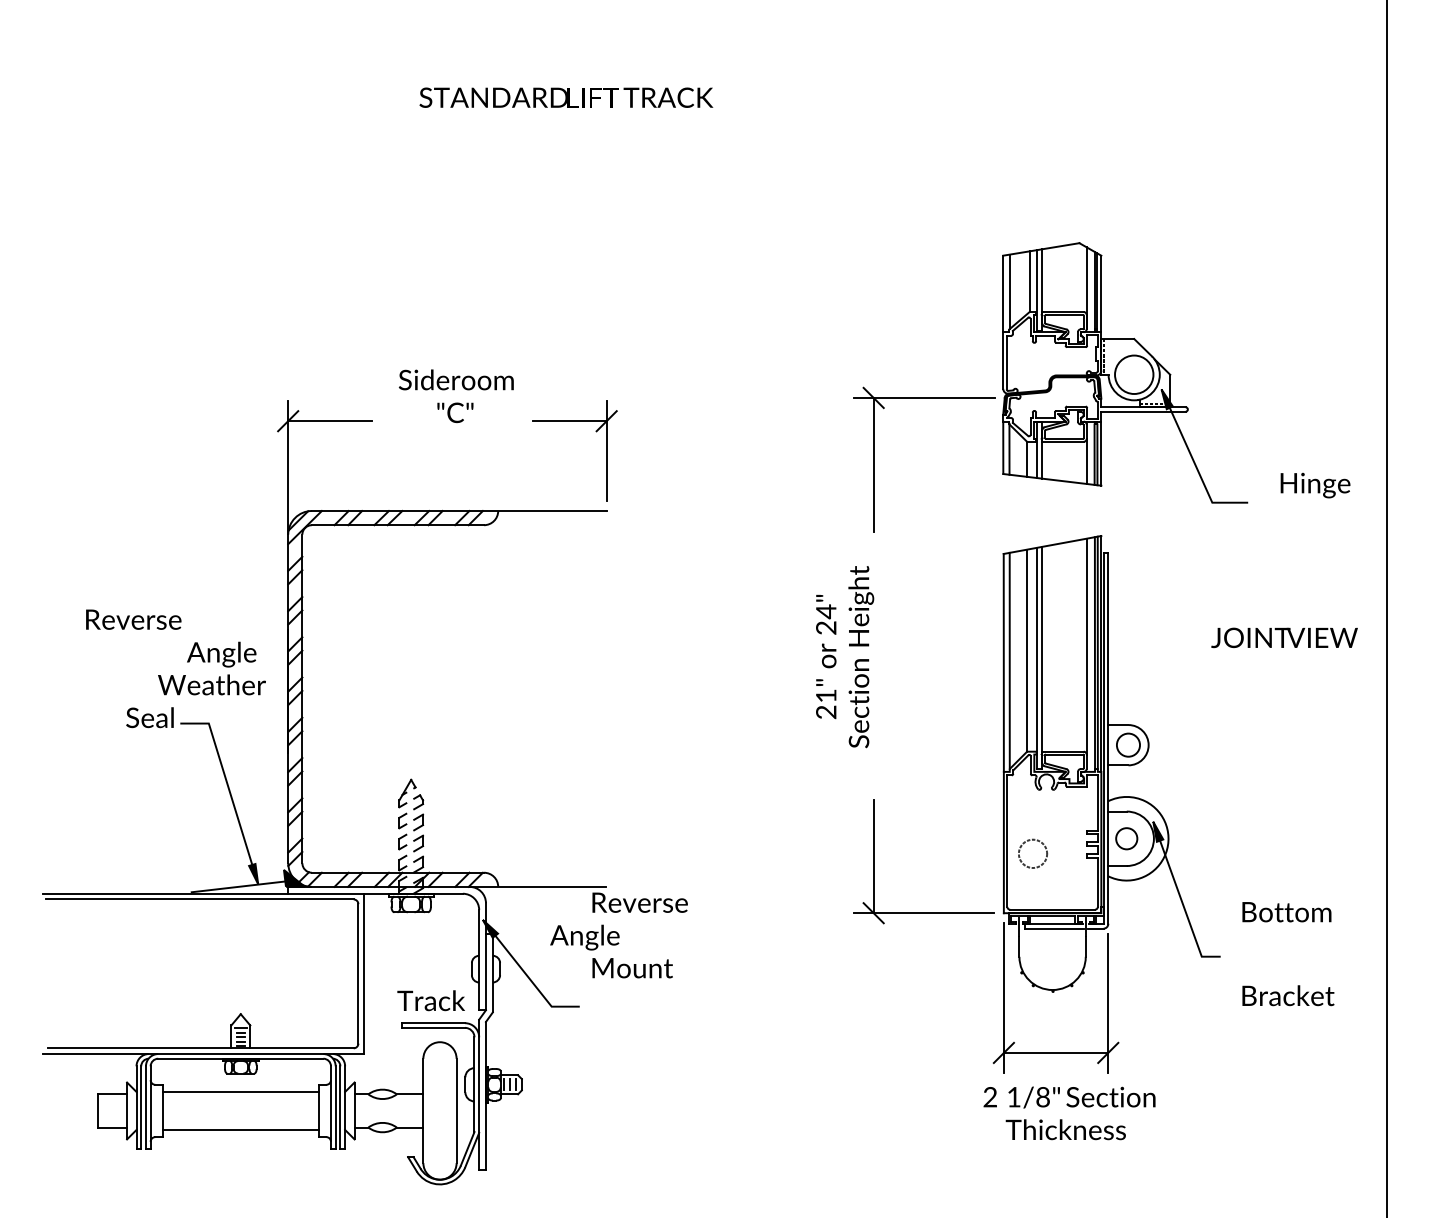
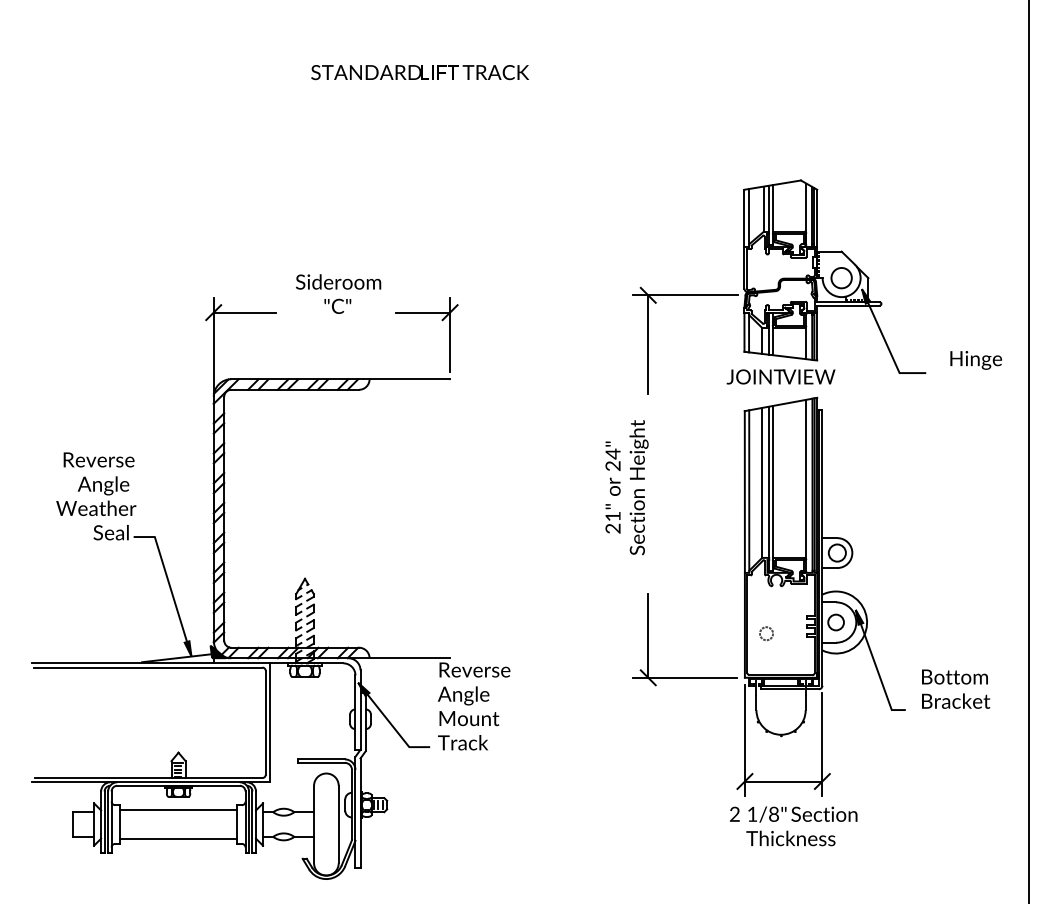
circle: (1133, 374) -> (841, 277), size x0.71
text: (1284, 637) -> (780, 376), moved
text: (211, 668) -> (95, 496), moved
circle: (1032, 853) -> (766, 633), size x0.62
text: (584, 937) -> (463, 695), moved
text: (1288, 995) -> (956, 701), moved
text: (430, 1000) -> (462, 742), moved

